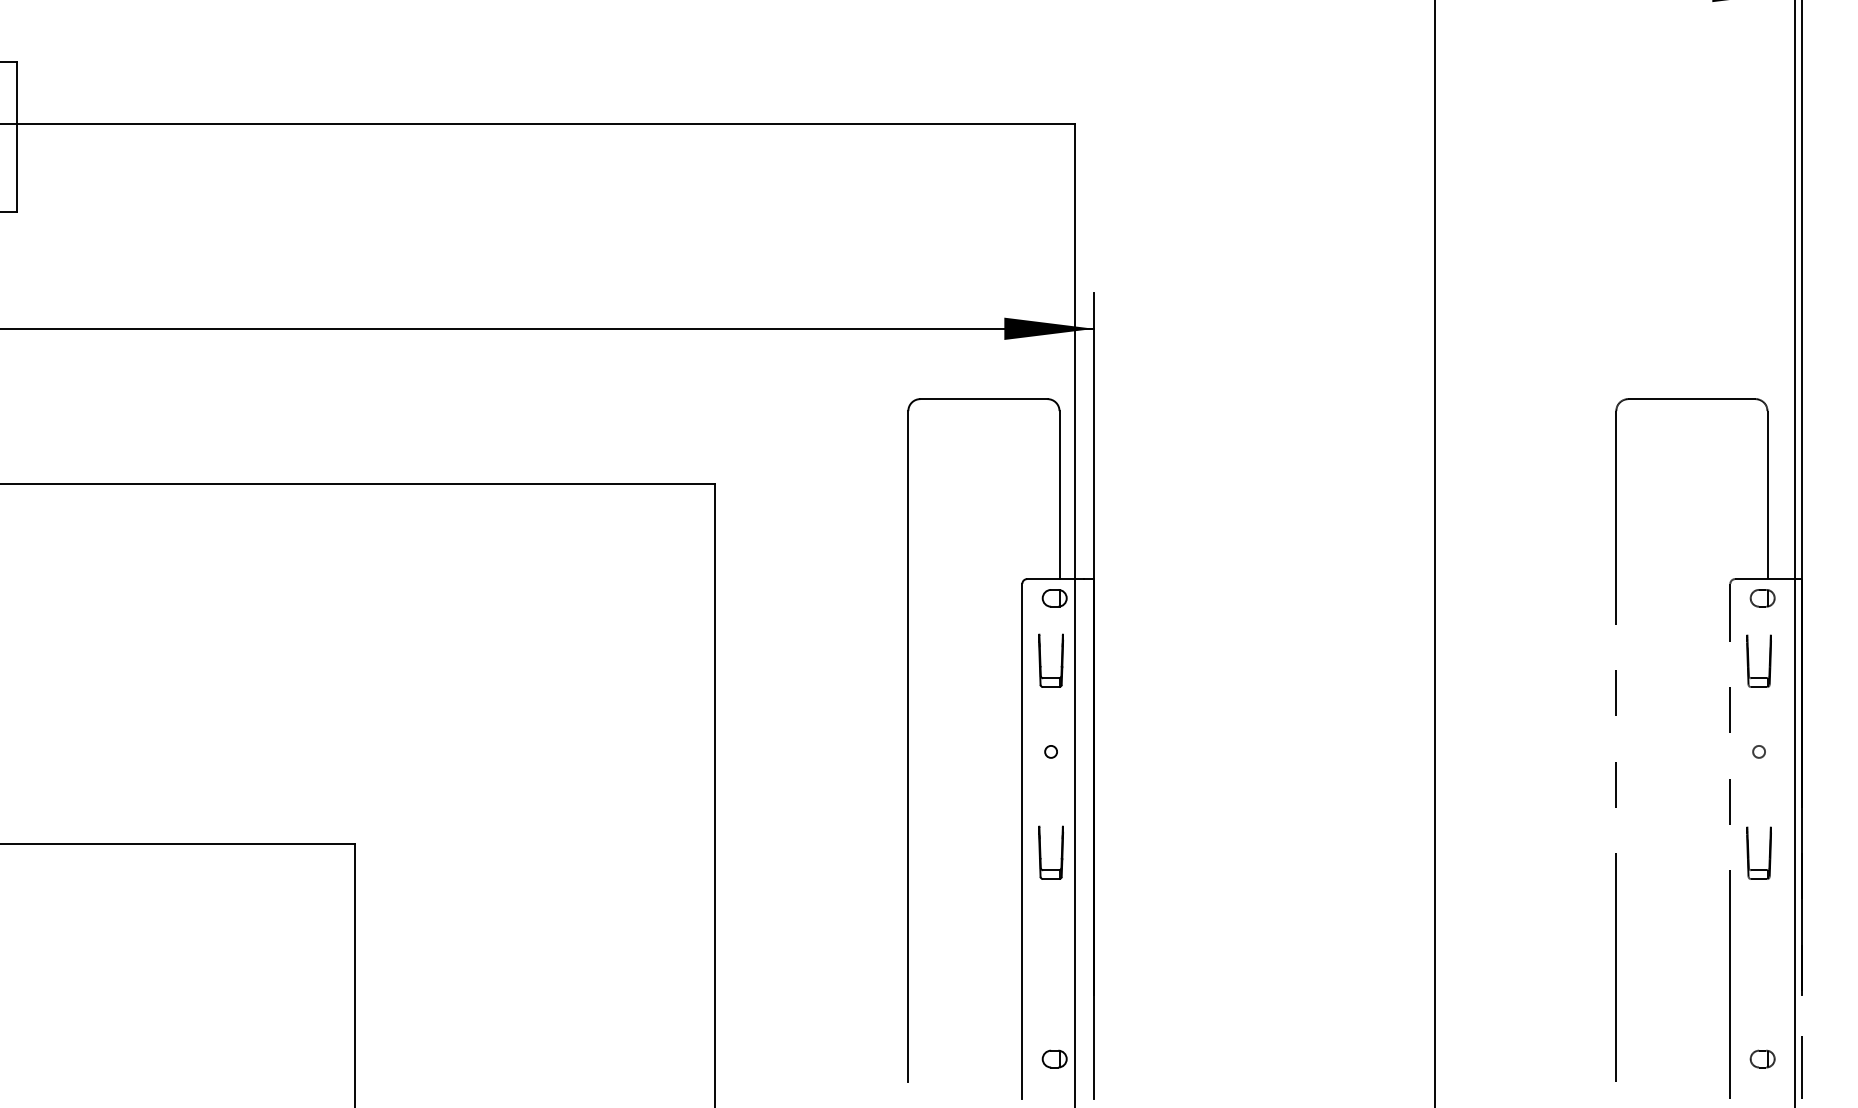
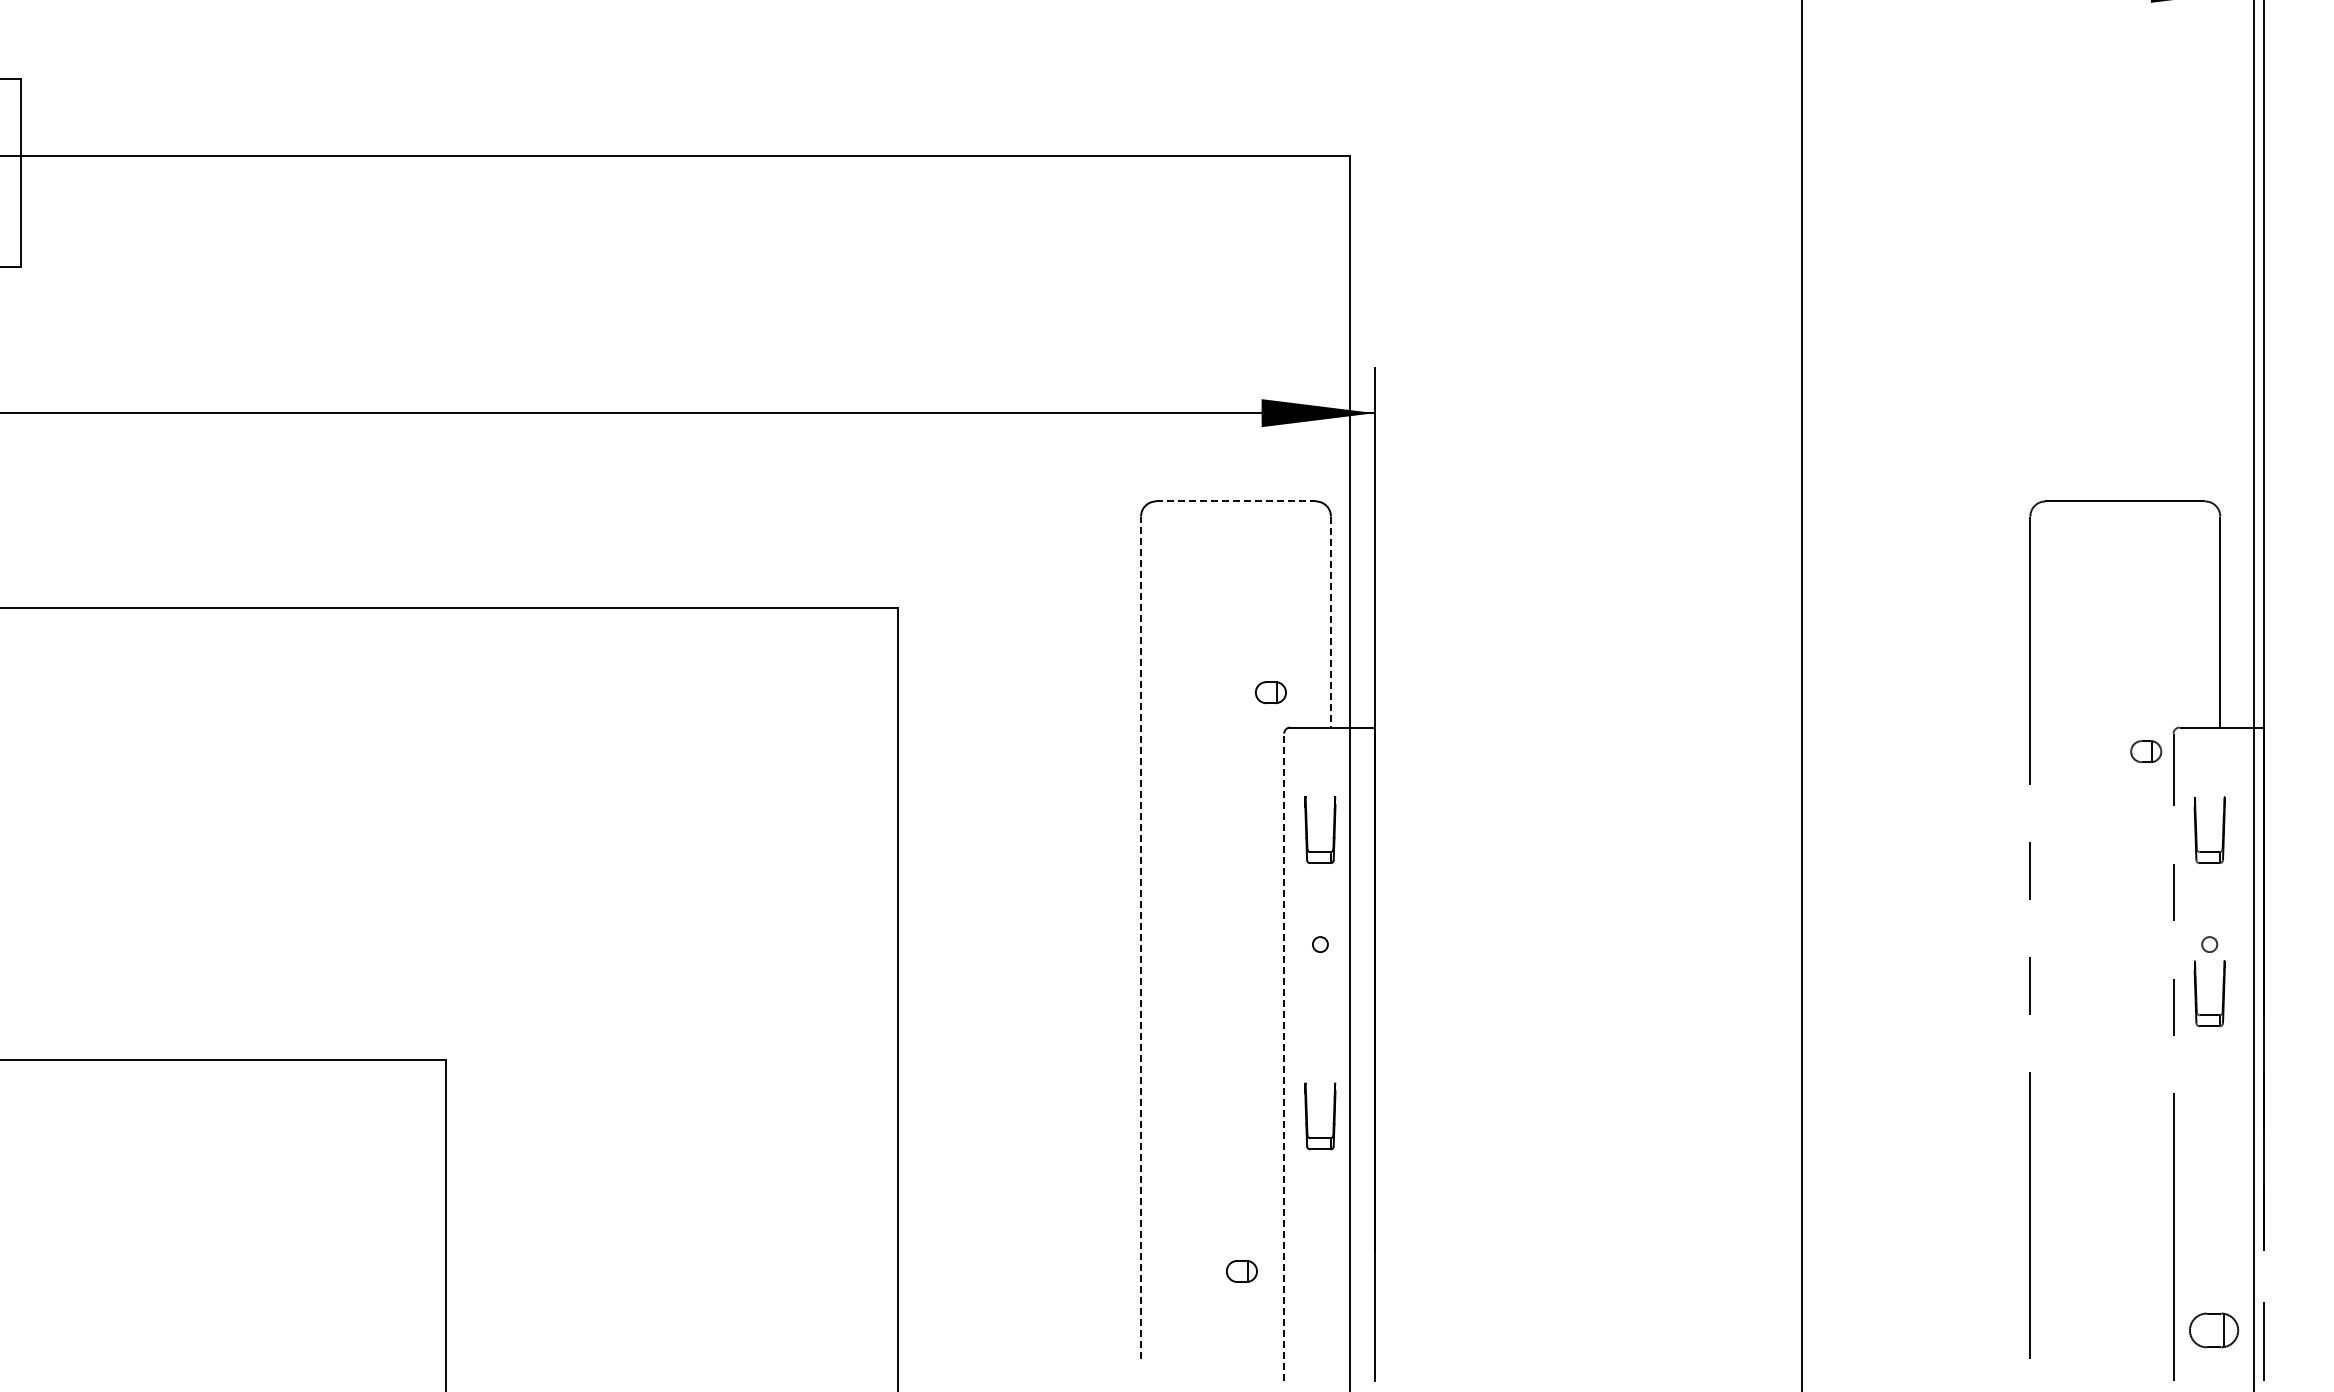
line: (984, 399) -> (1236, 501), solid -> dashed
line: (1059, 495) -> (1330, 622), solid -> dashed
part: (1054, 598) -> (1270, 692), moved
part: (1762, 598) -> (2146, 751), moved
line: (908, 746) -> (1141, 937), solid -> dashed
line: (1022, 840) -> (1284, 1056), solid -> dashed
part: (1040, 852) -> (1307, 1116), moved
part: (1749, 854) -> (2197, 995), moved
part: (1054, 1059) -> (1241, 1271), moved
part: (1762, 1059) -> (2214, 1330), size x1.6

